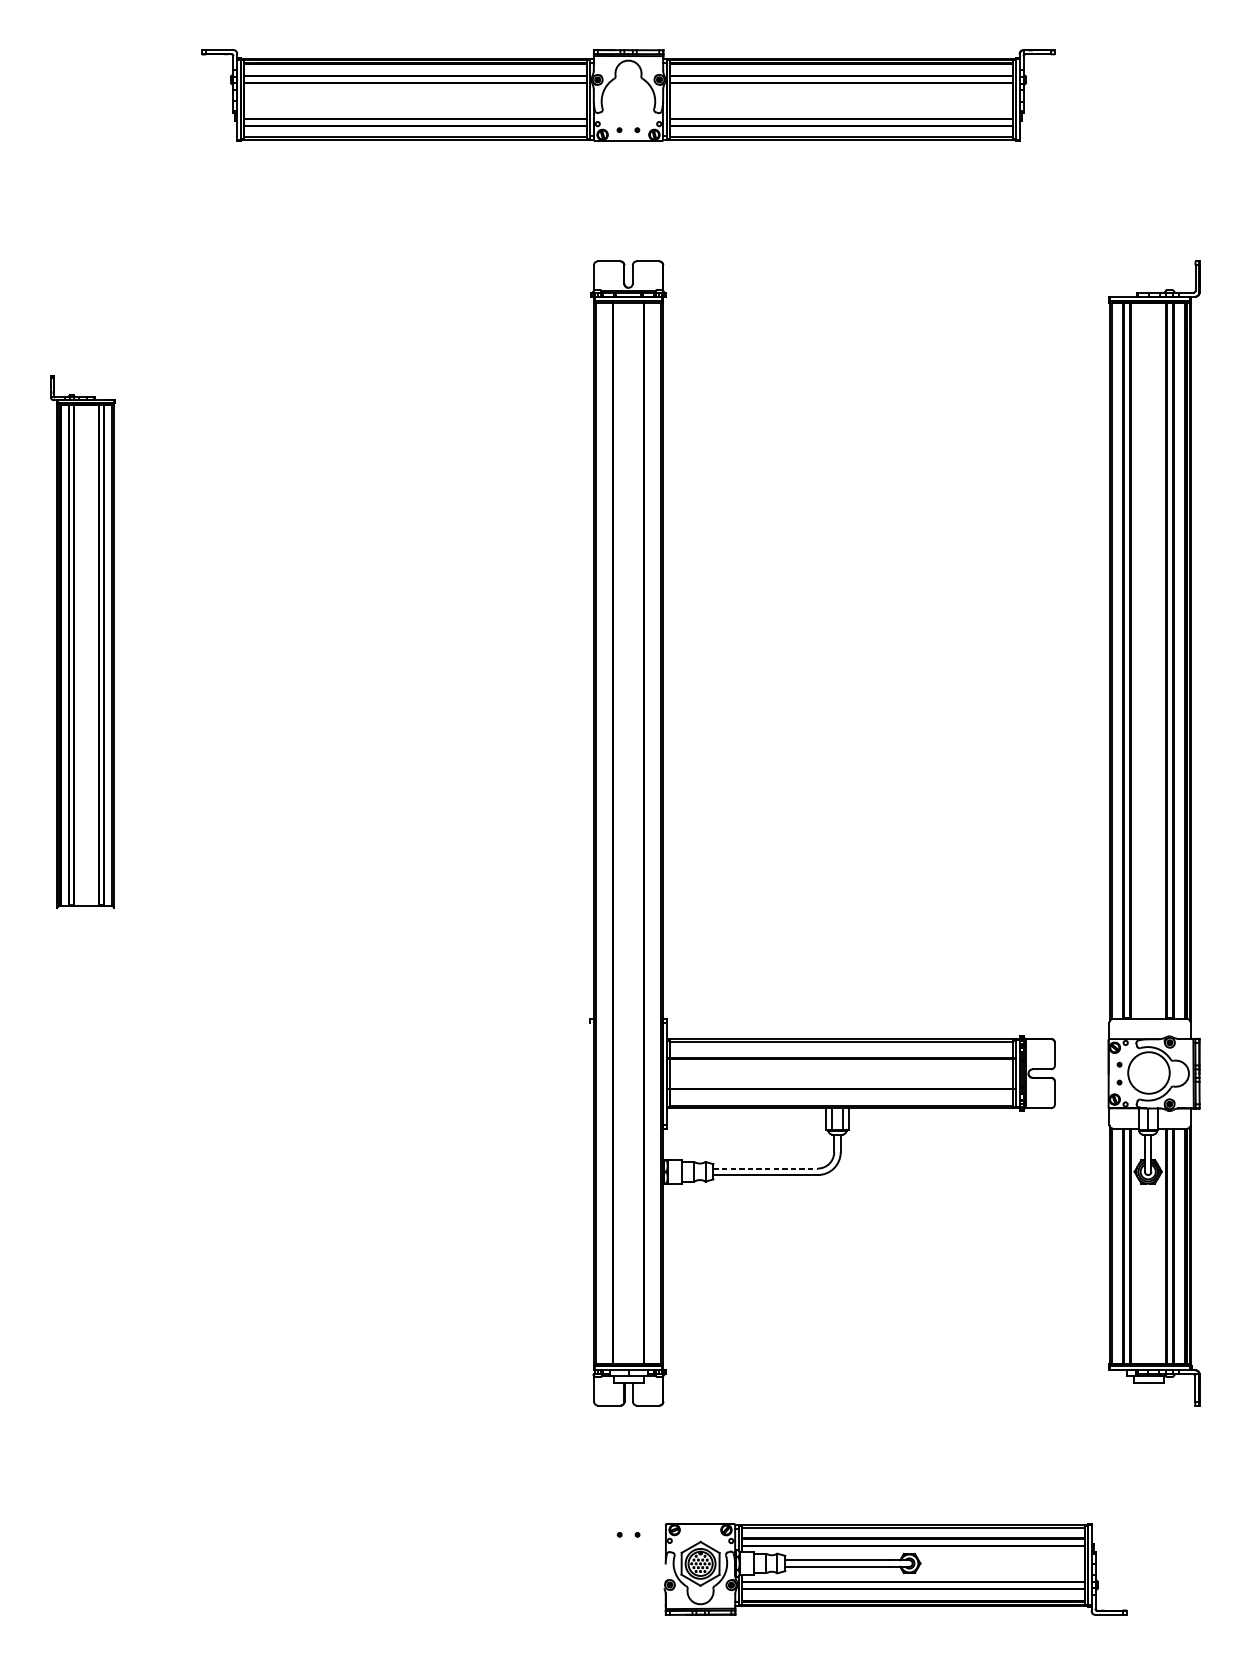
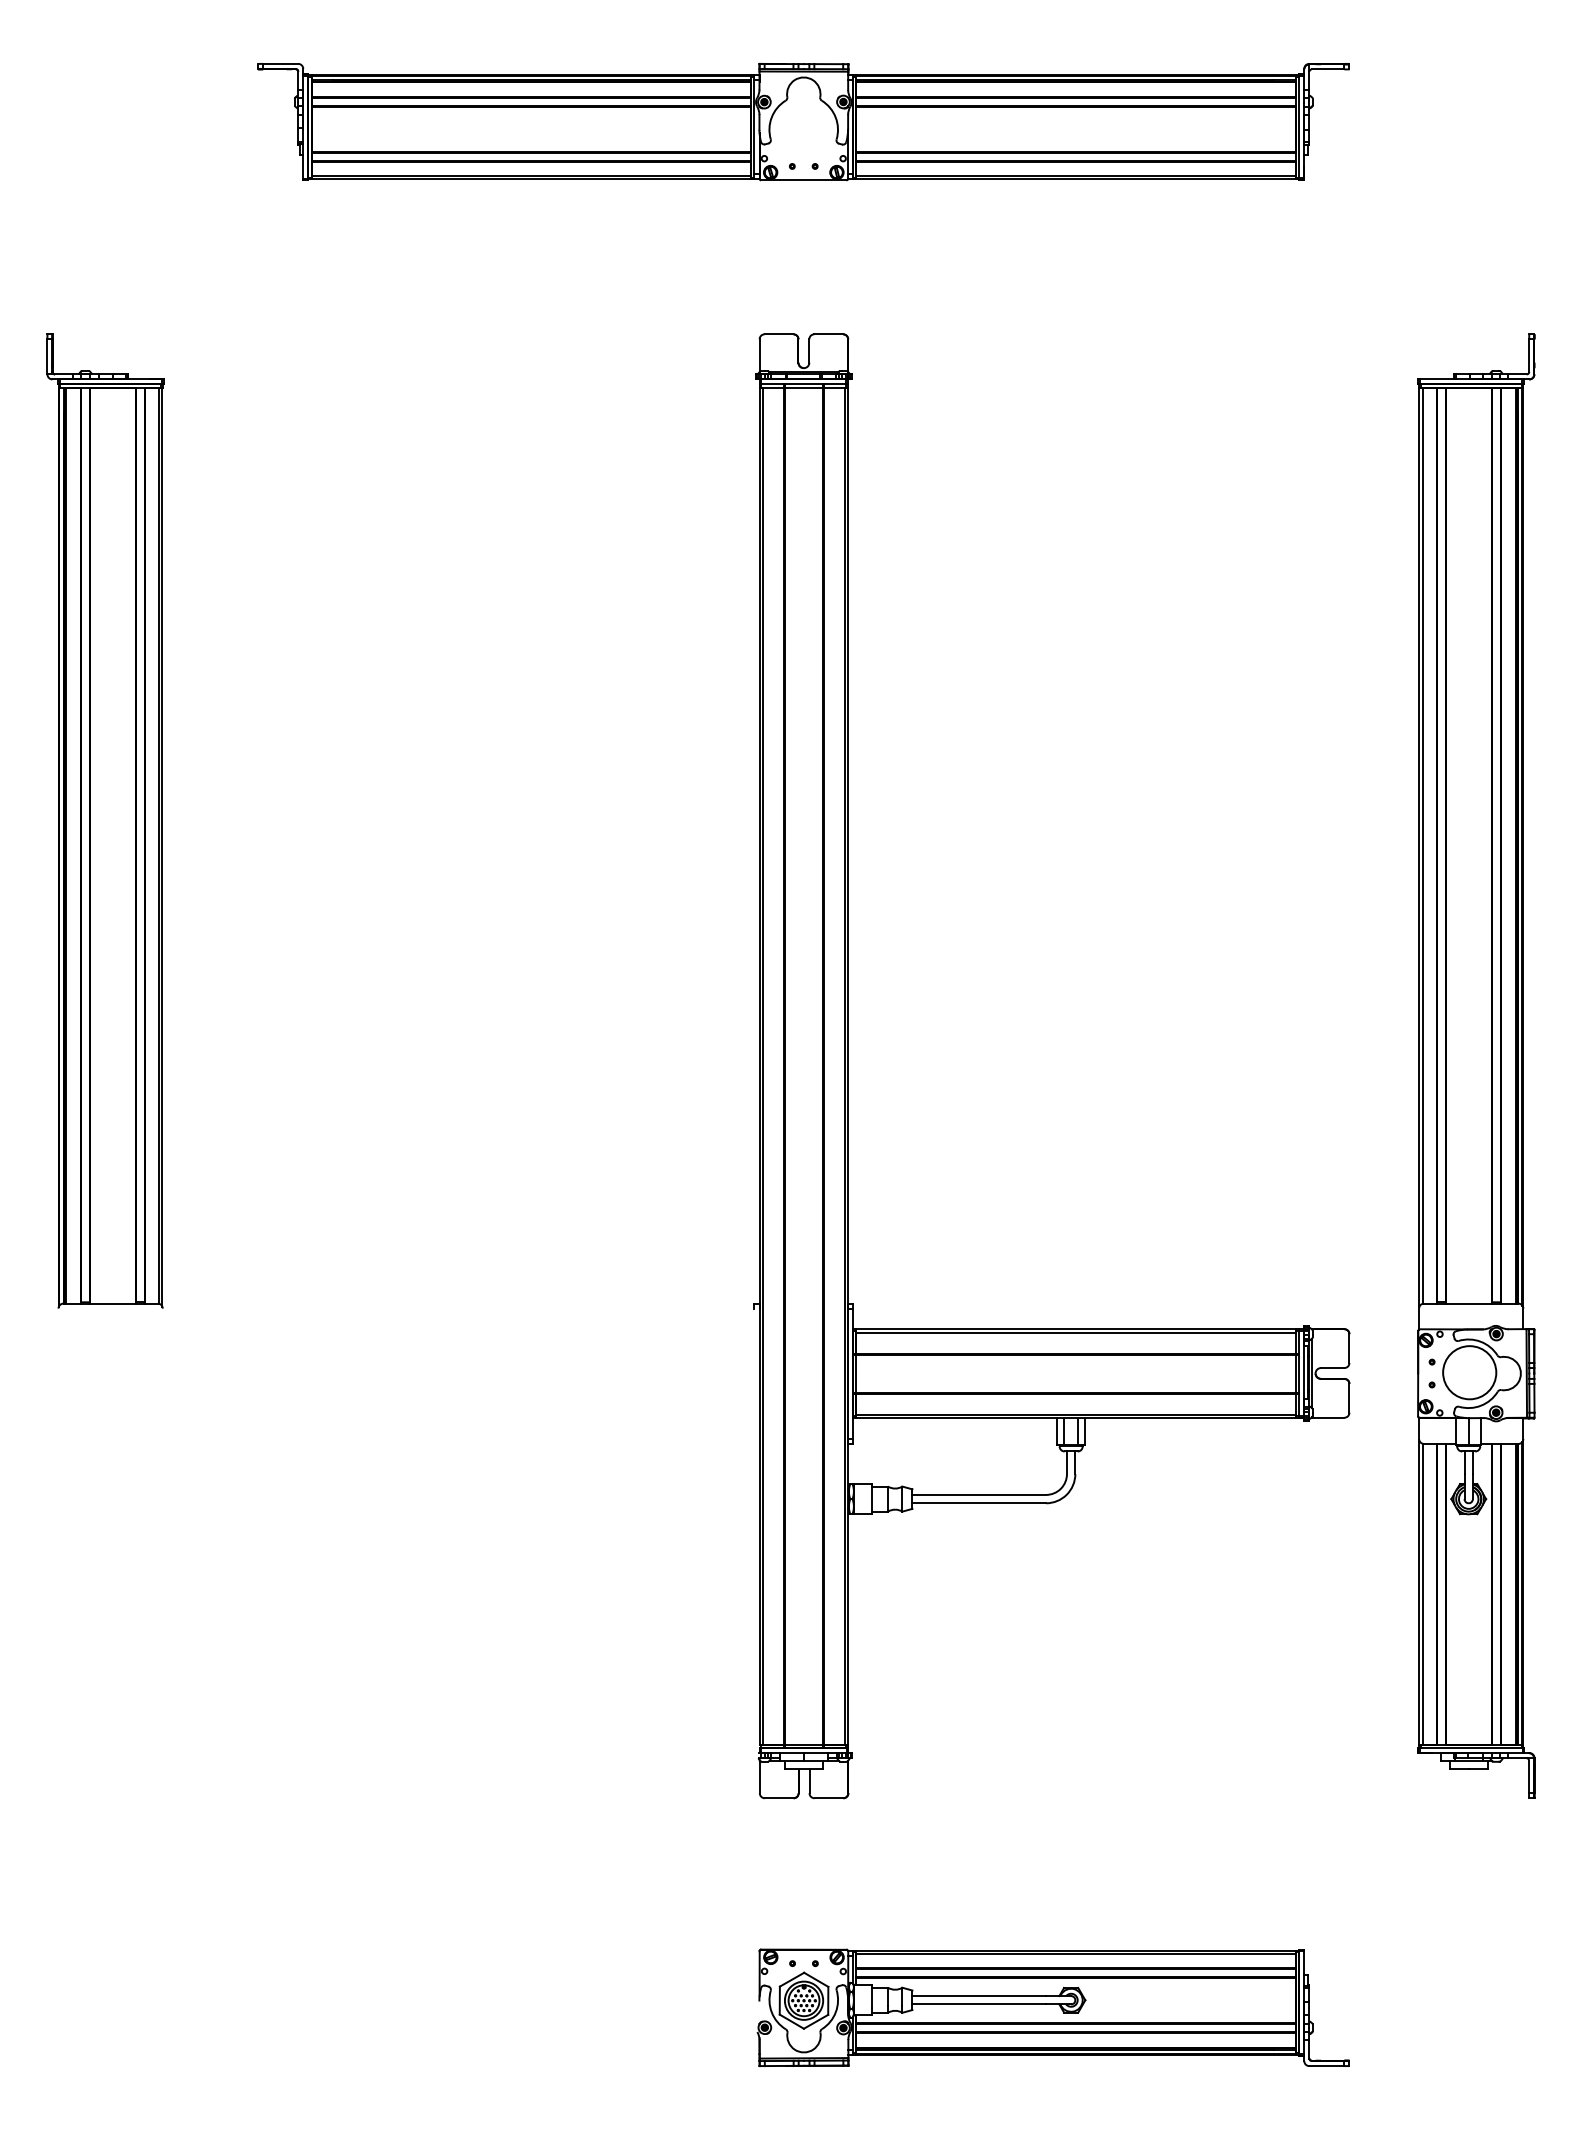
part: (82, 641) -> (105, 820), size x1.43
line: (765, 1168) -> (979, 1494), dashed -> solid
part: (894, 1569) -> (1052, 2007), moved

